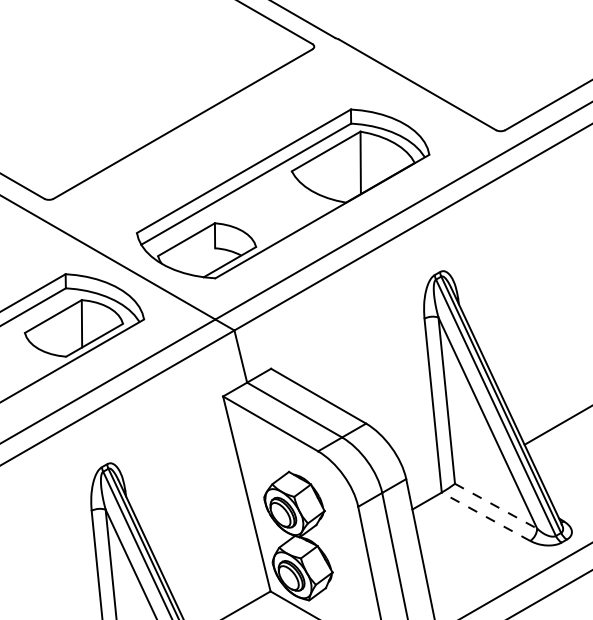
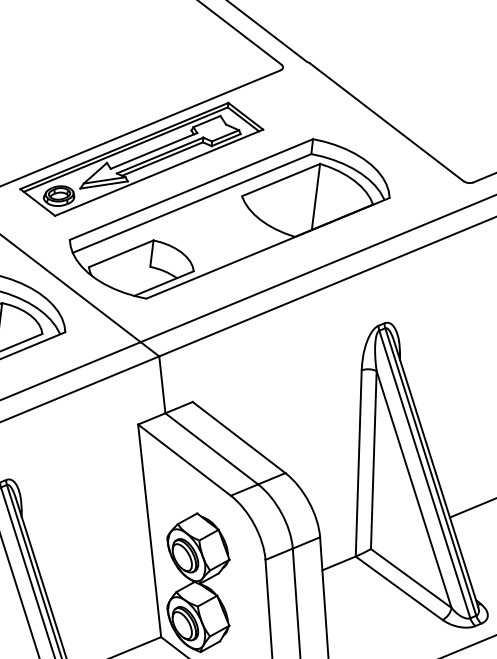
part: (193, 149) -> (141, 159), added
line: (496, 506) -> (411, 578), dashed -> solid
line: (485, 516) -> (398, 587), dashed -> solid

